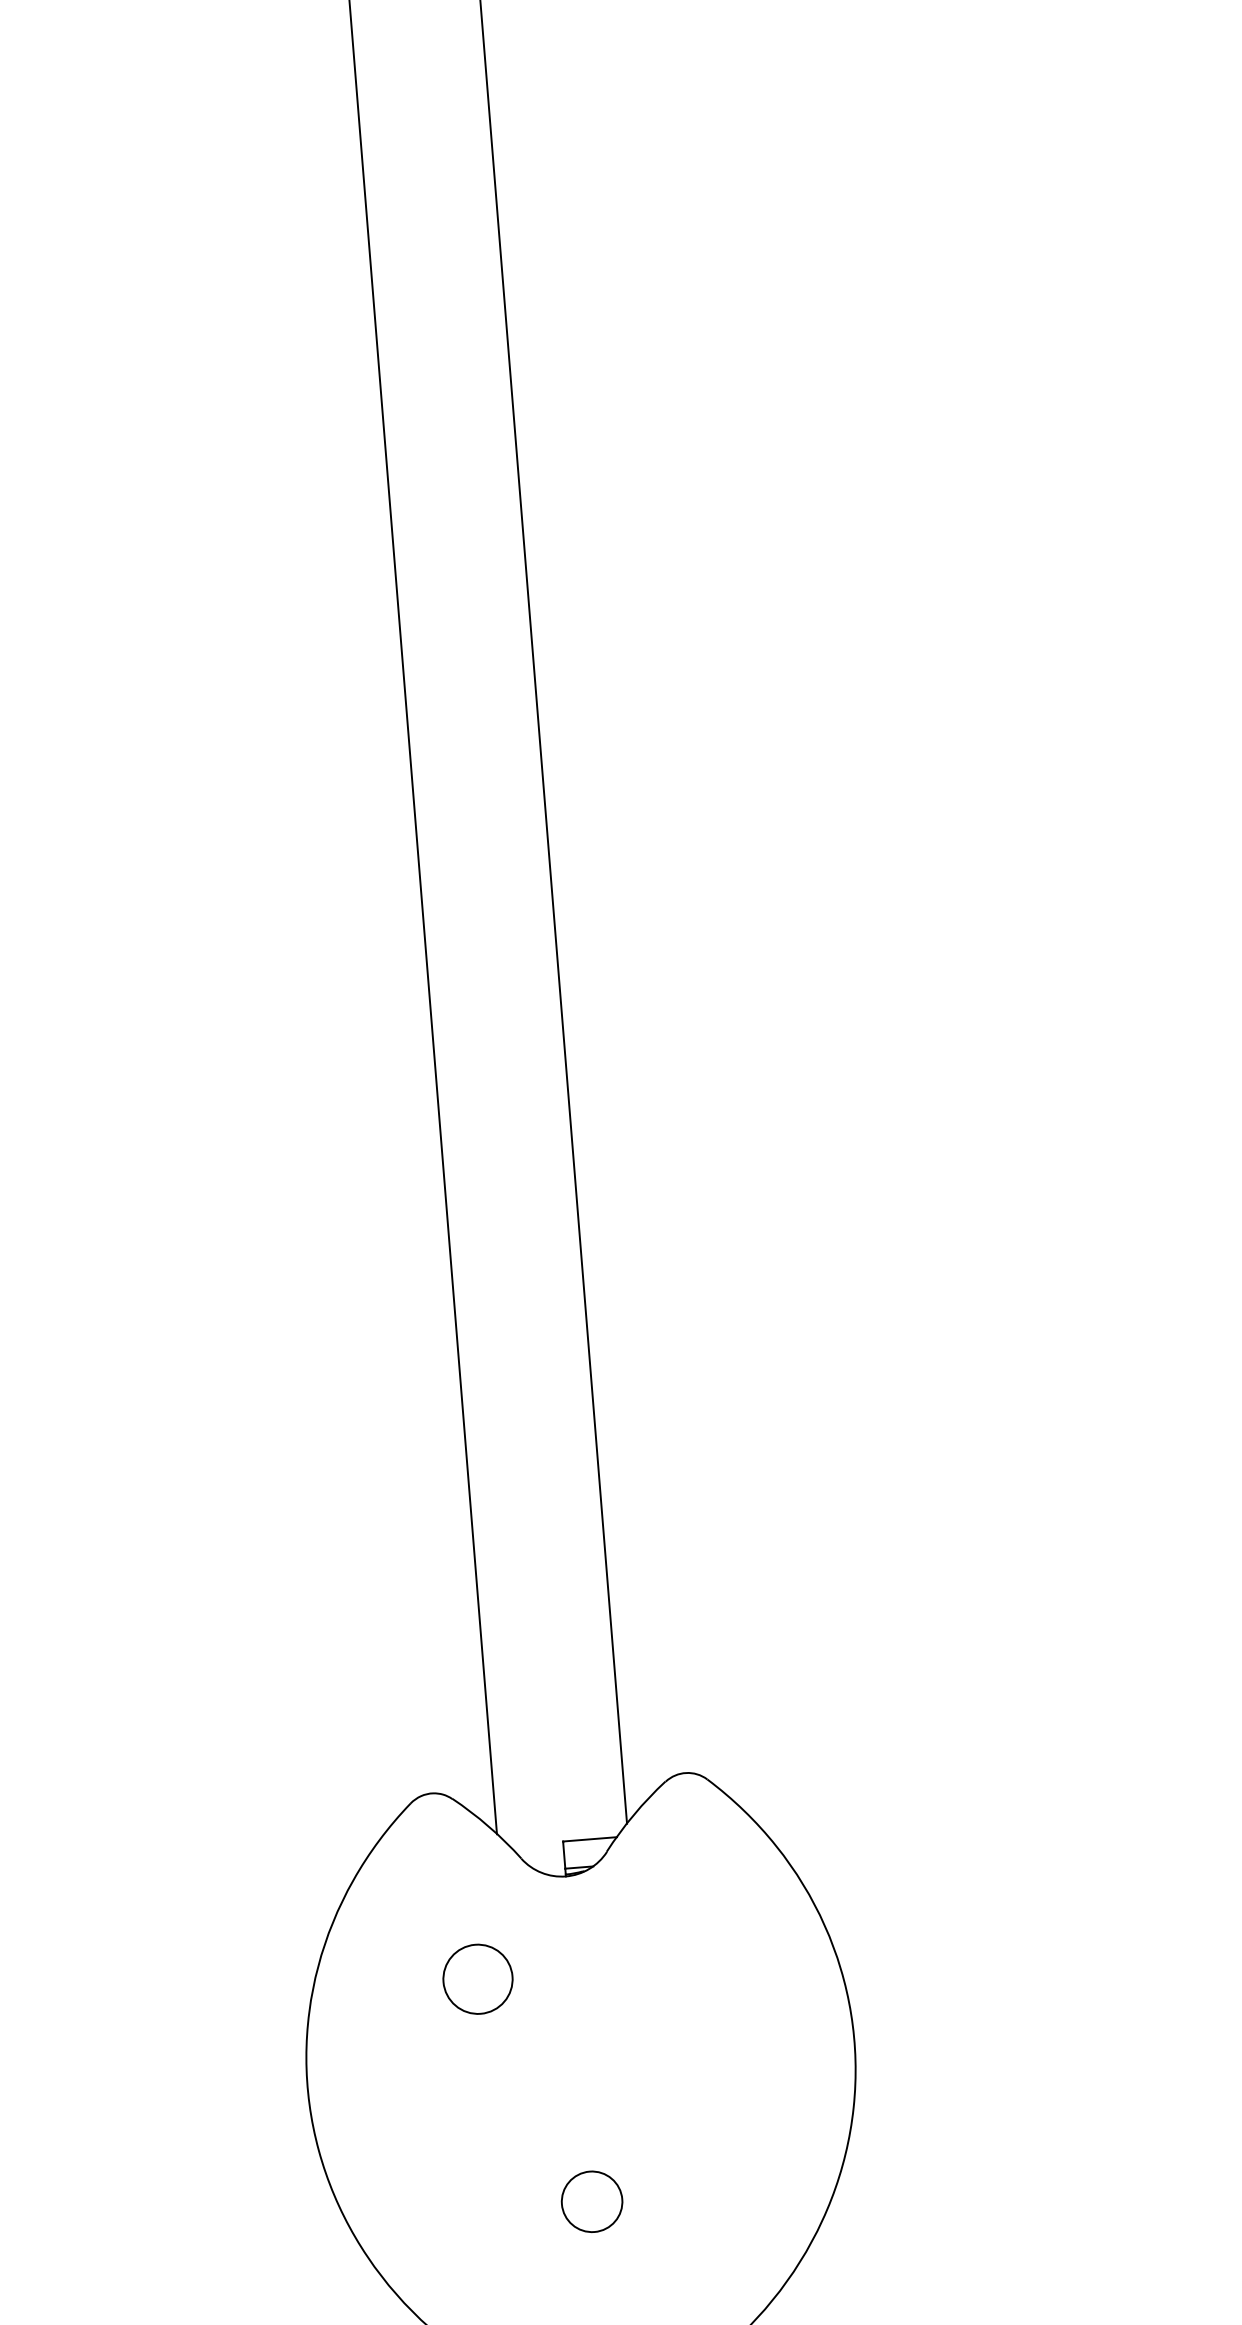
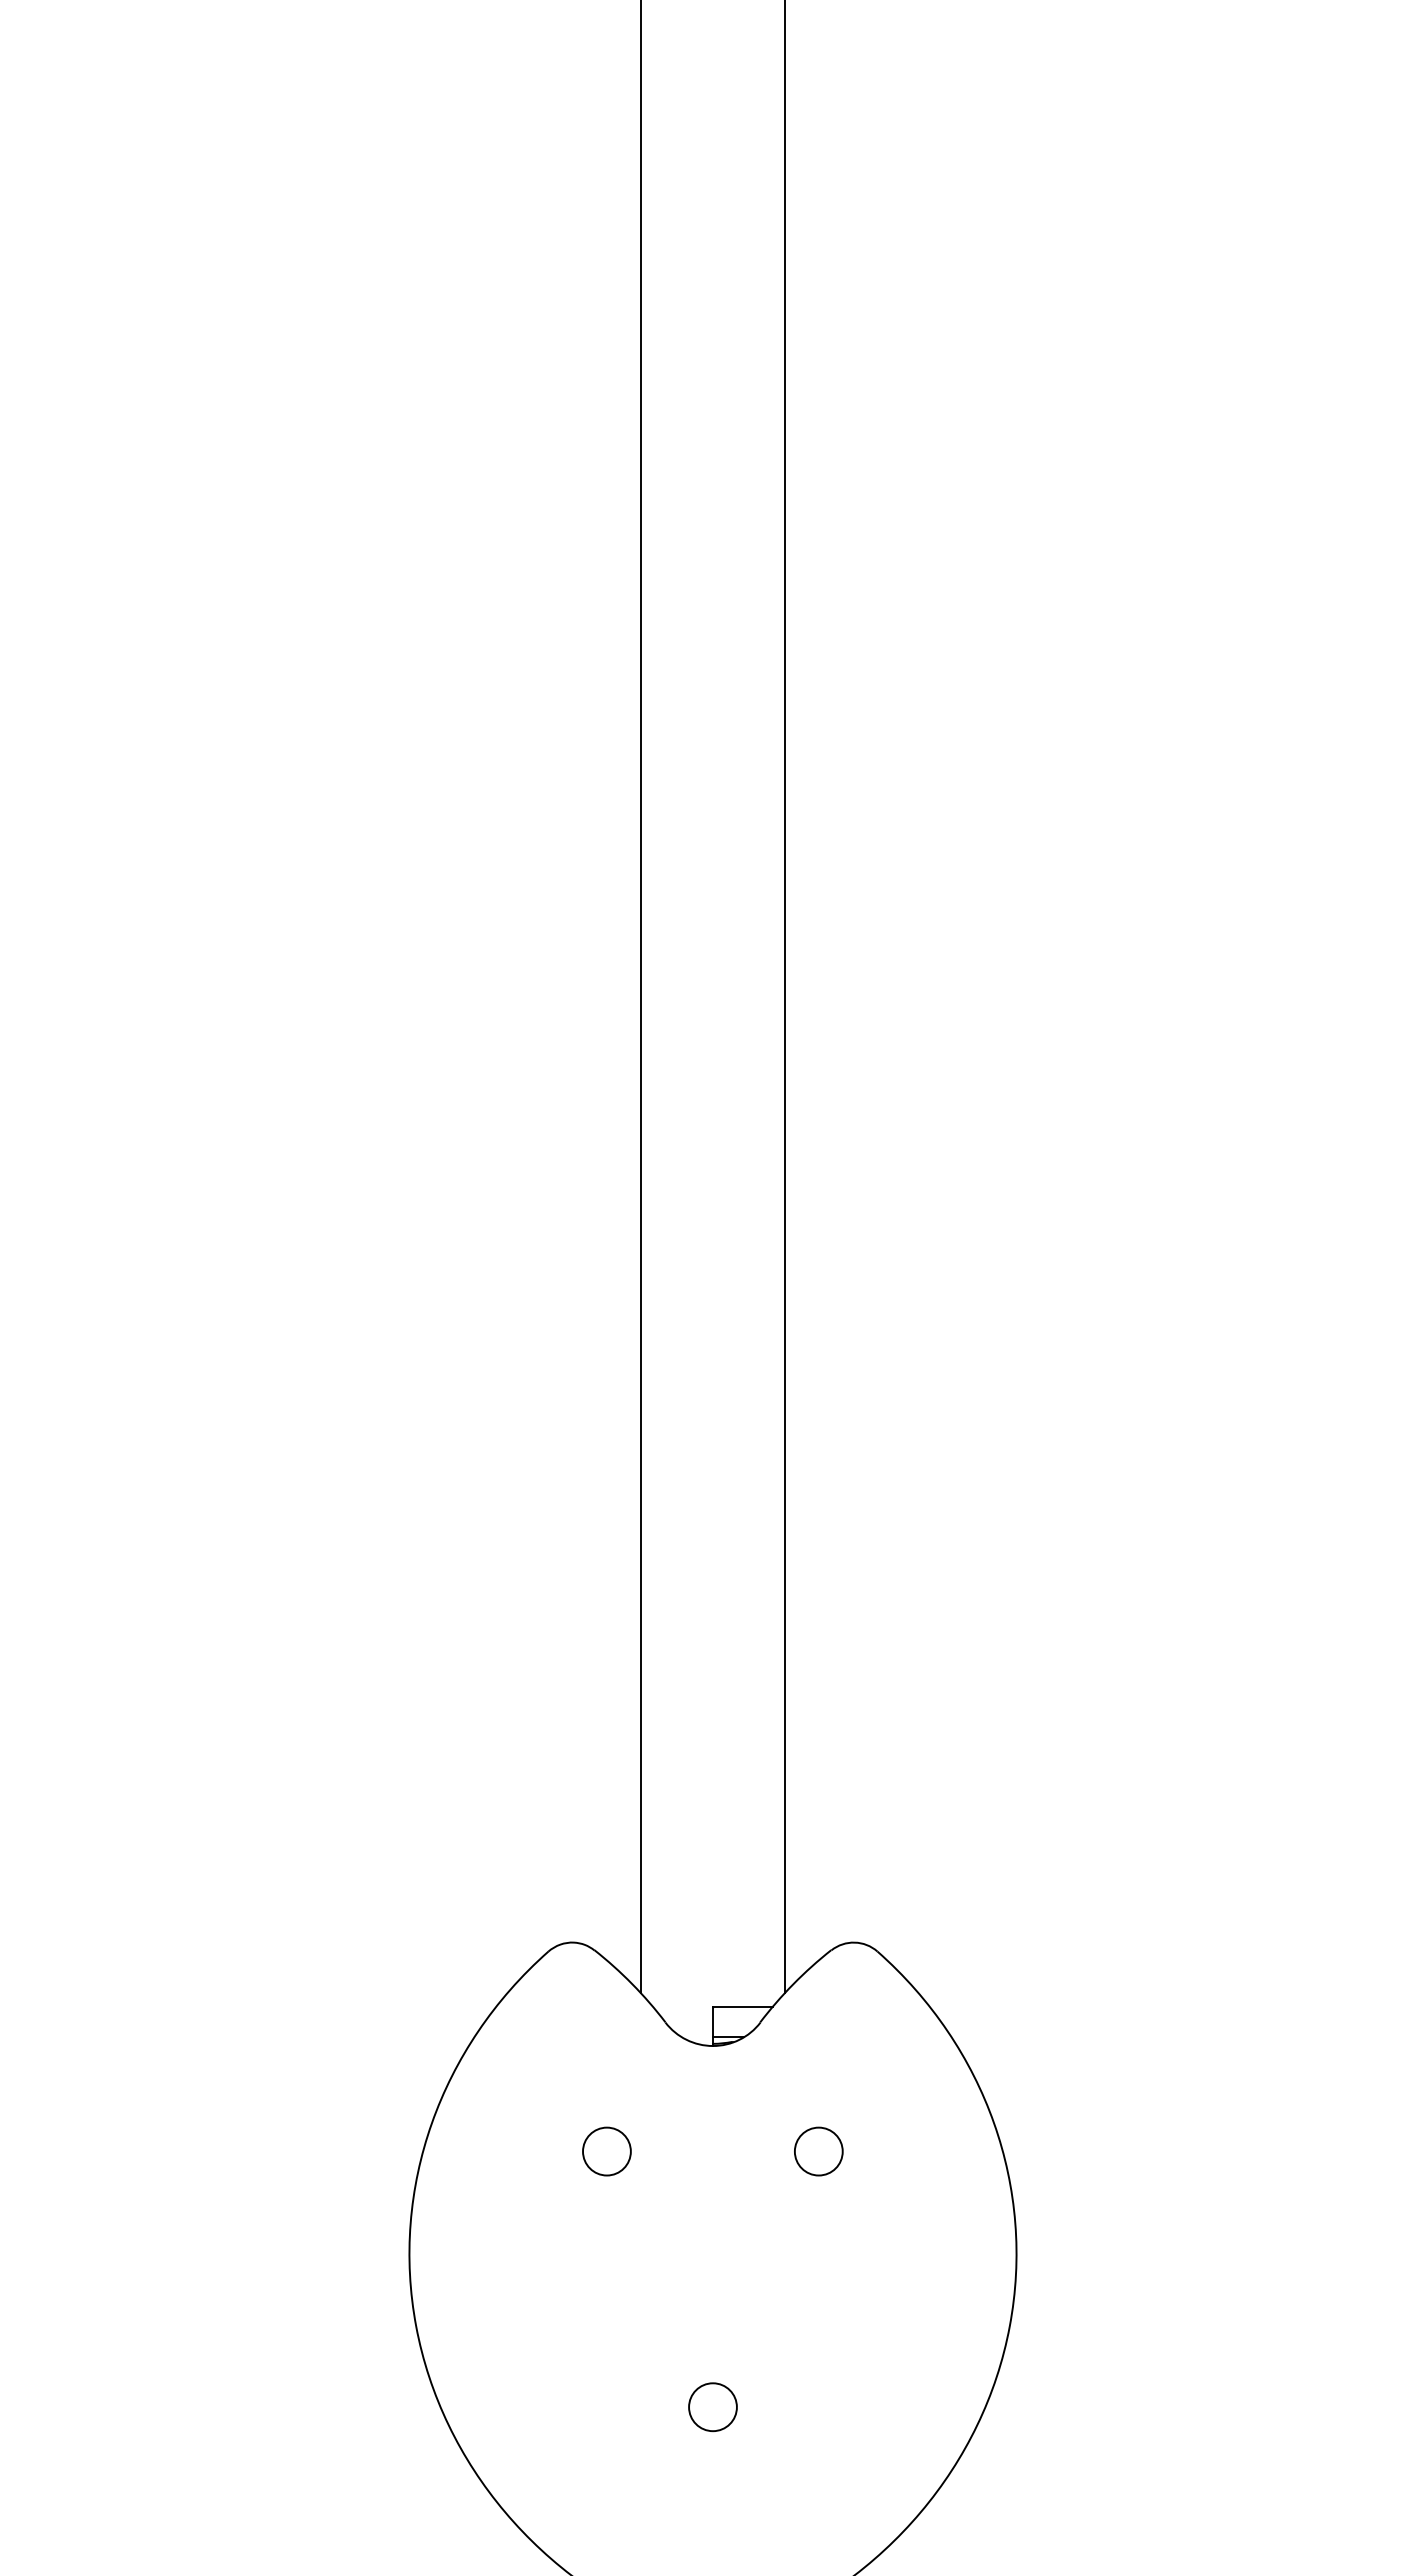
circle: (668, 1963) -> (818, 2151), added
circle: (477, 1979) -> (606, 2151), size x0.62
circle: (591, 2202) -> (712, 2407), size x0.71

